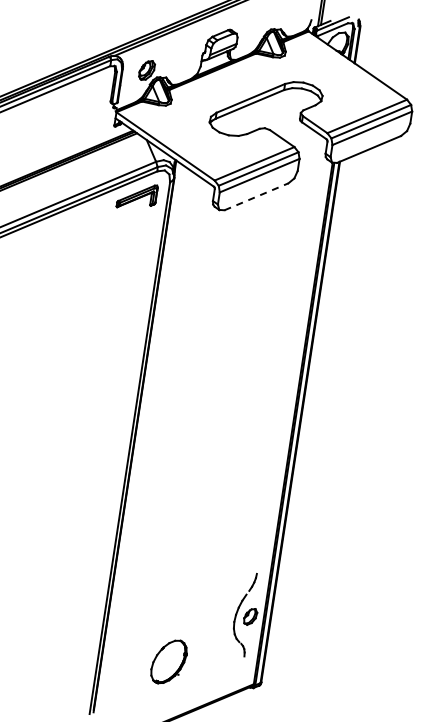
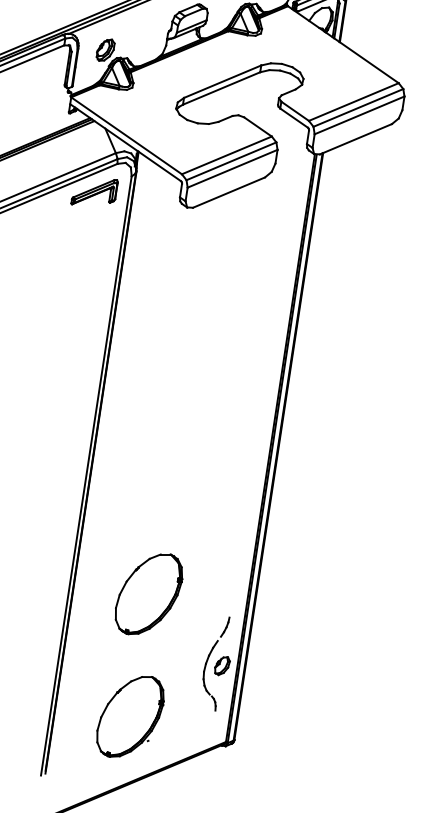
line: (256, 196) -> (229, 192), dashed -> solid
part: (185, 552) -> (149, 593), added
part: (168, 661) -> (129, 716), size x1.67

